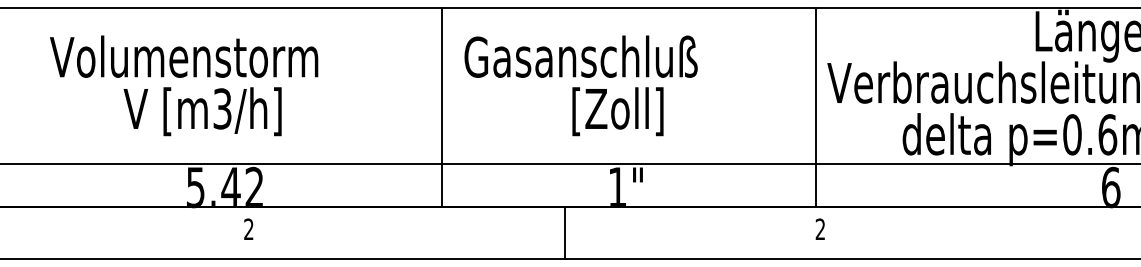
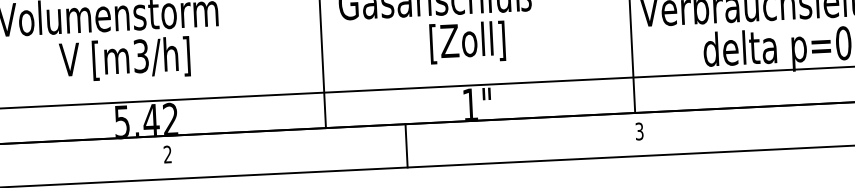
text: (820, 229) -> (639, 131), 2 -> 3
line: (565, 232) -> (406, 145), moved

